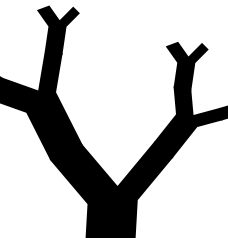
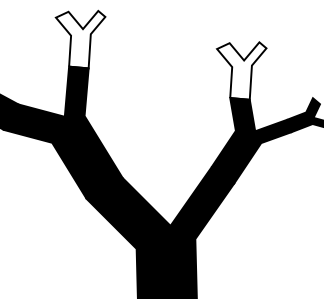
fill: (56, 29) -> (80, 39), removed
fill: (185, 65) -> (241, 70), removed

